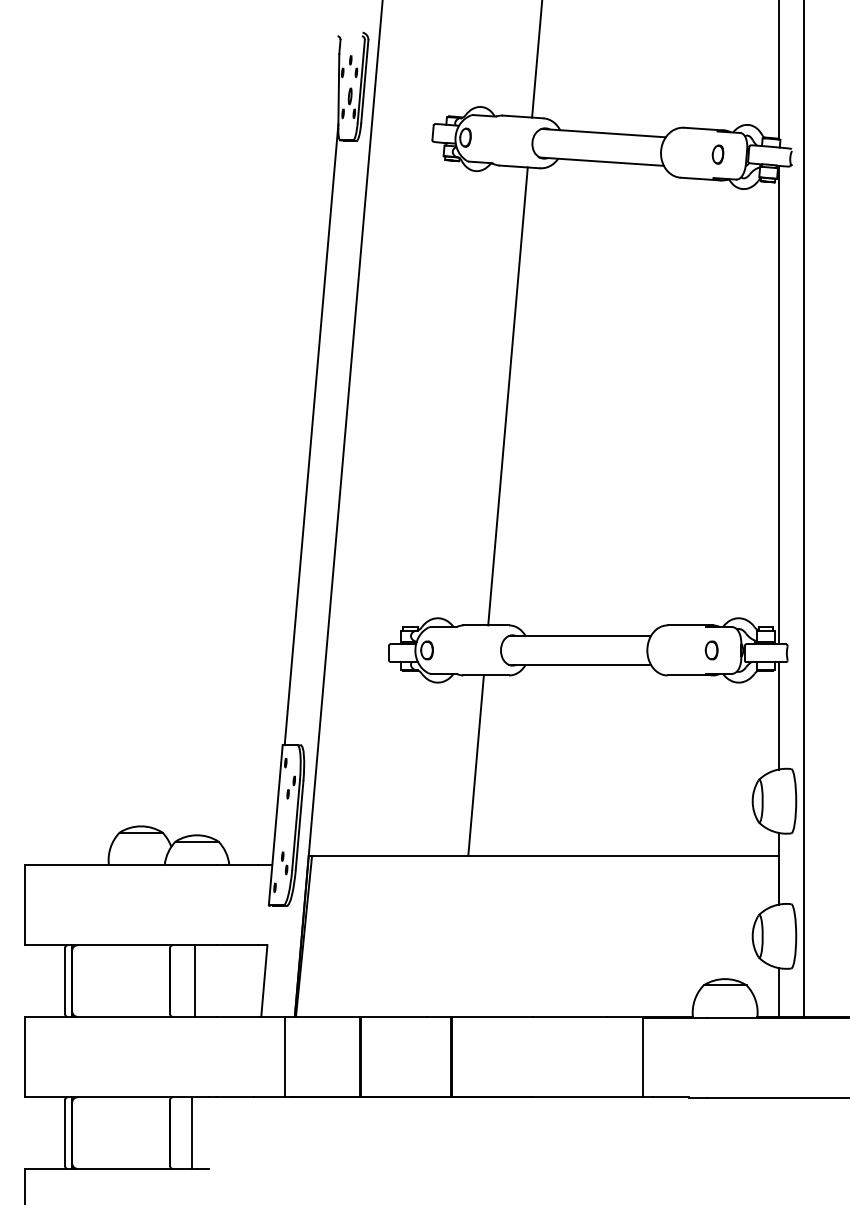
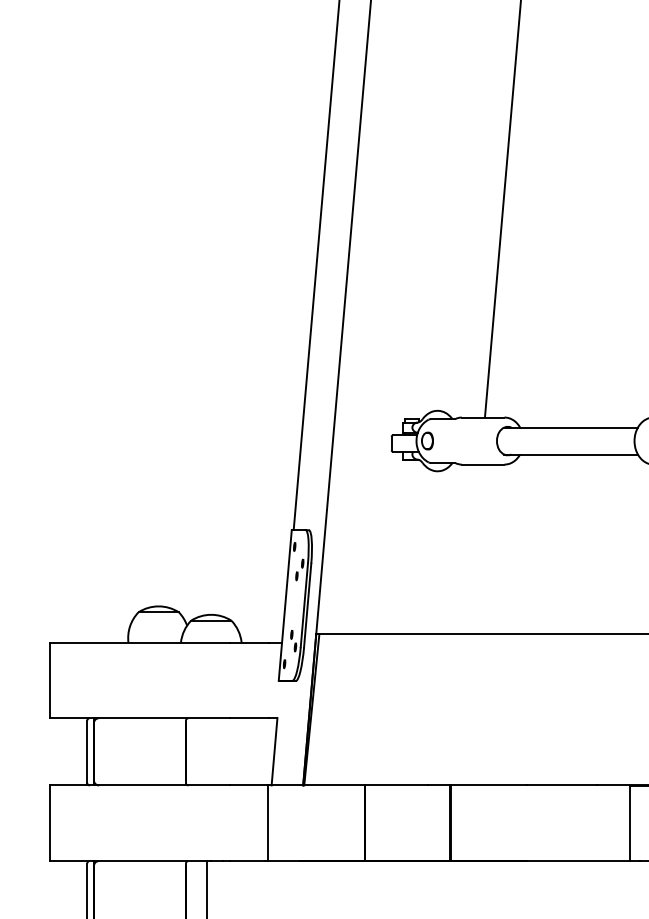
line: (475, 765) -> (473, 549), removed
line: (194, 980) -> (208, 751), removed
line: (284, 1056) -> (268, 822), moved

